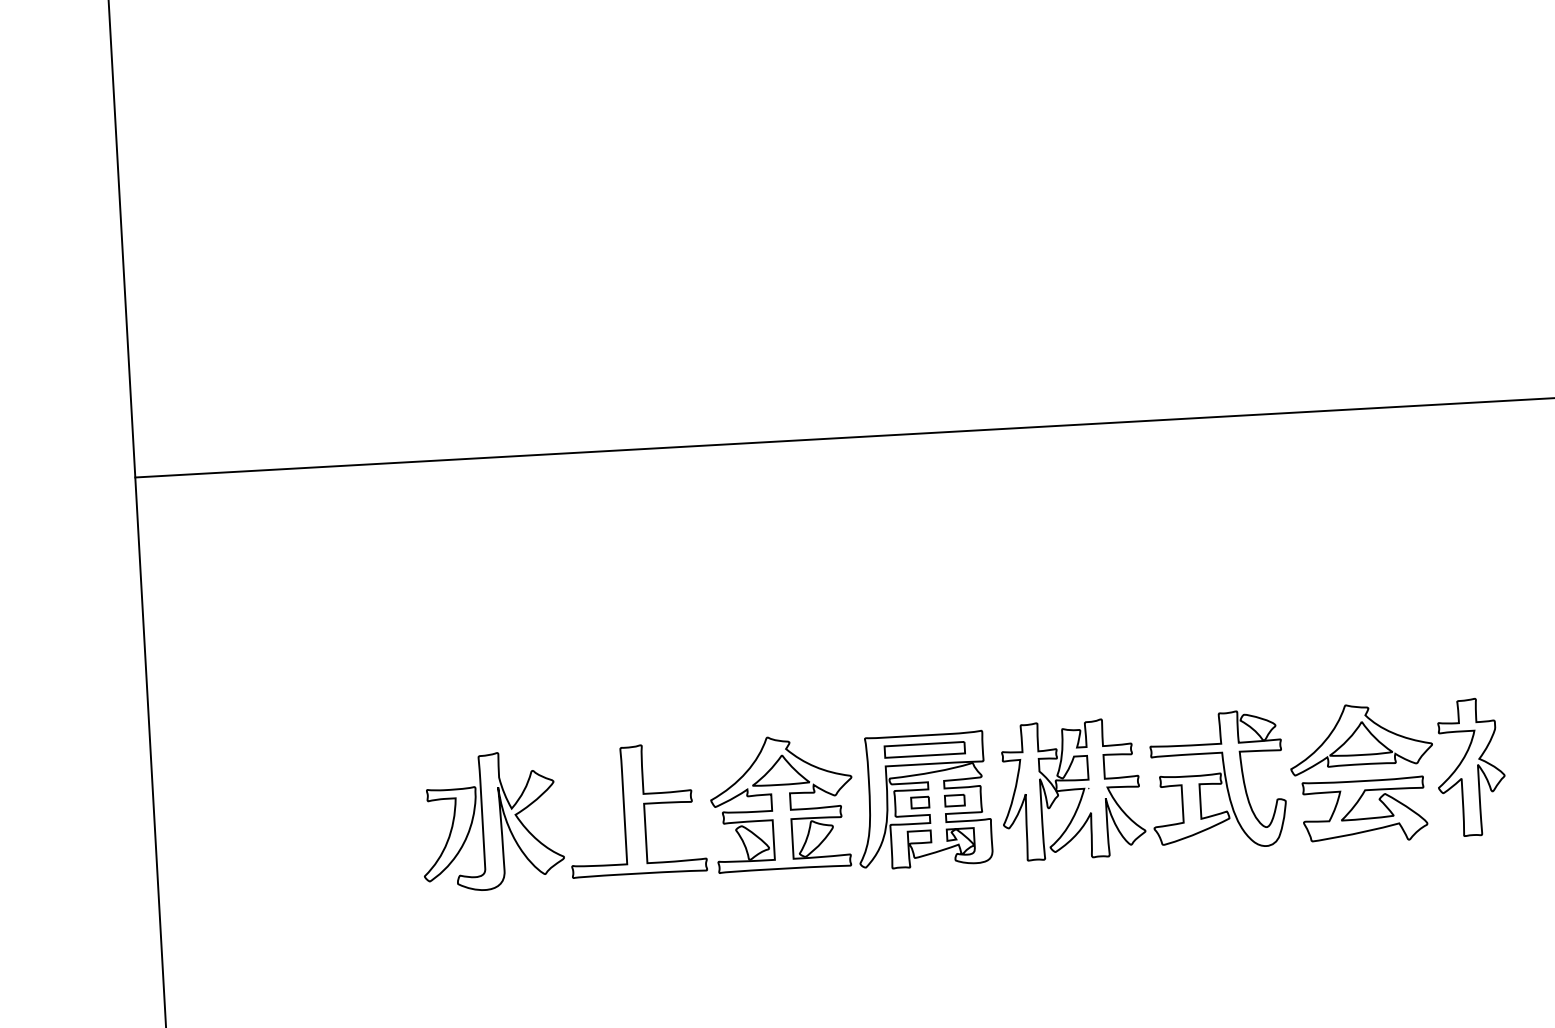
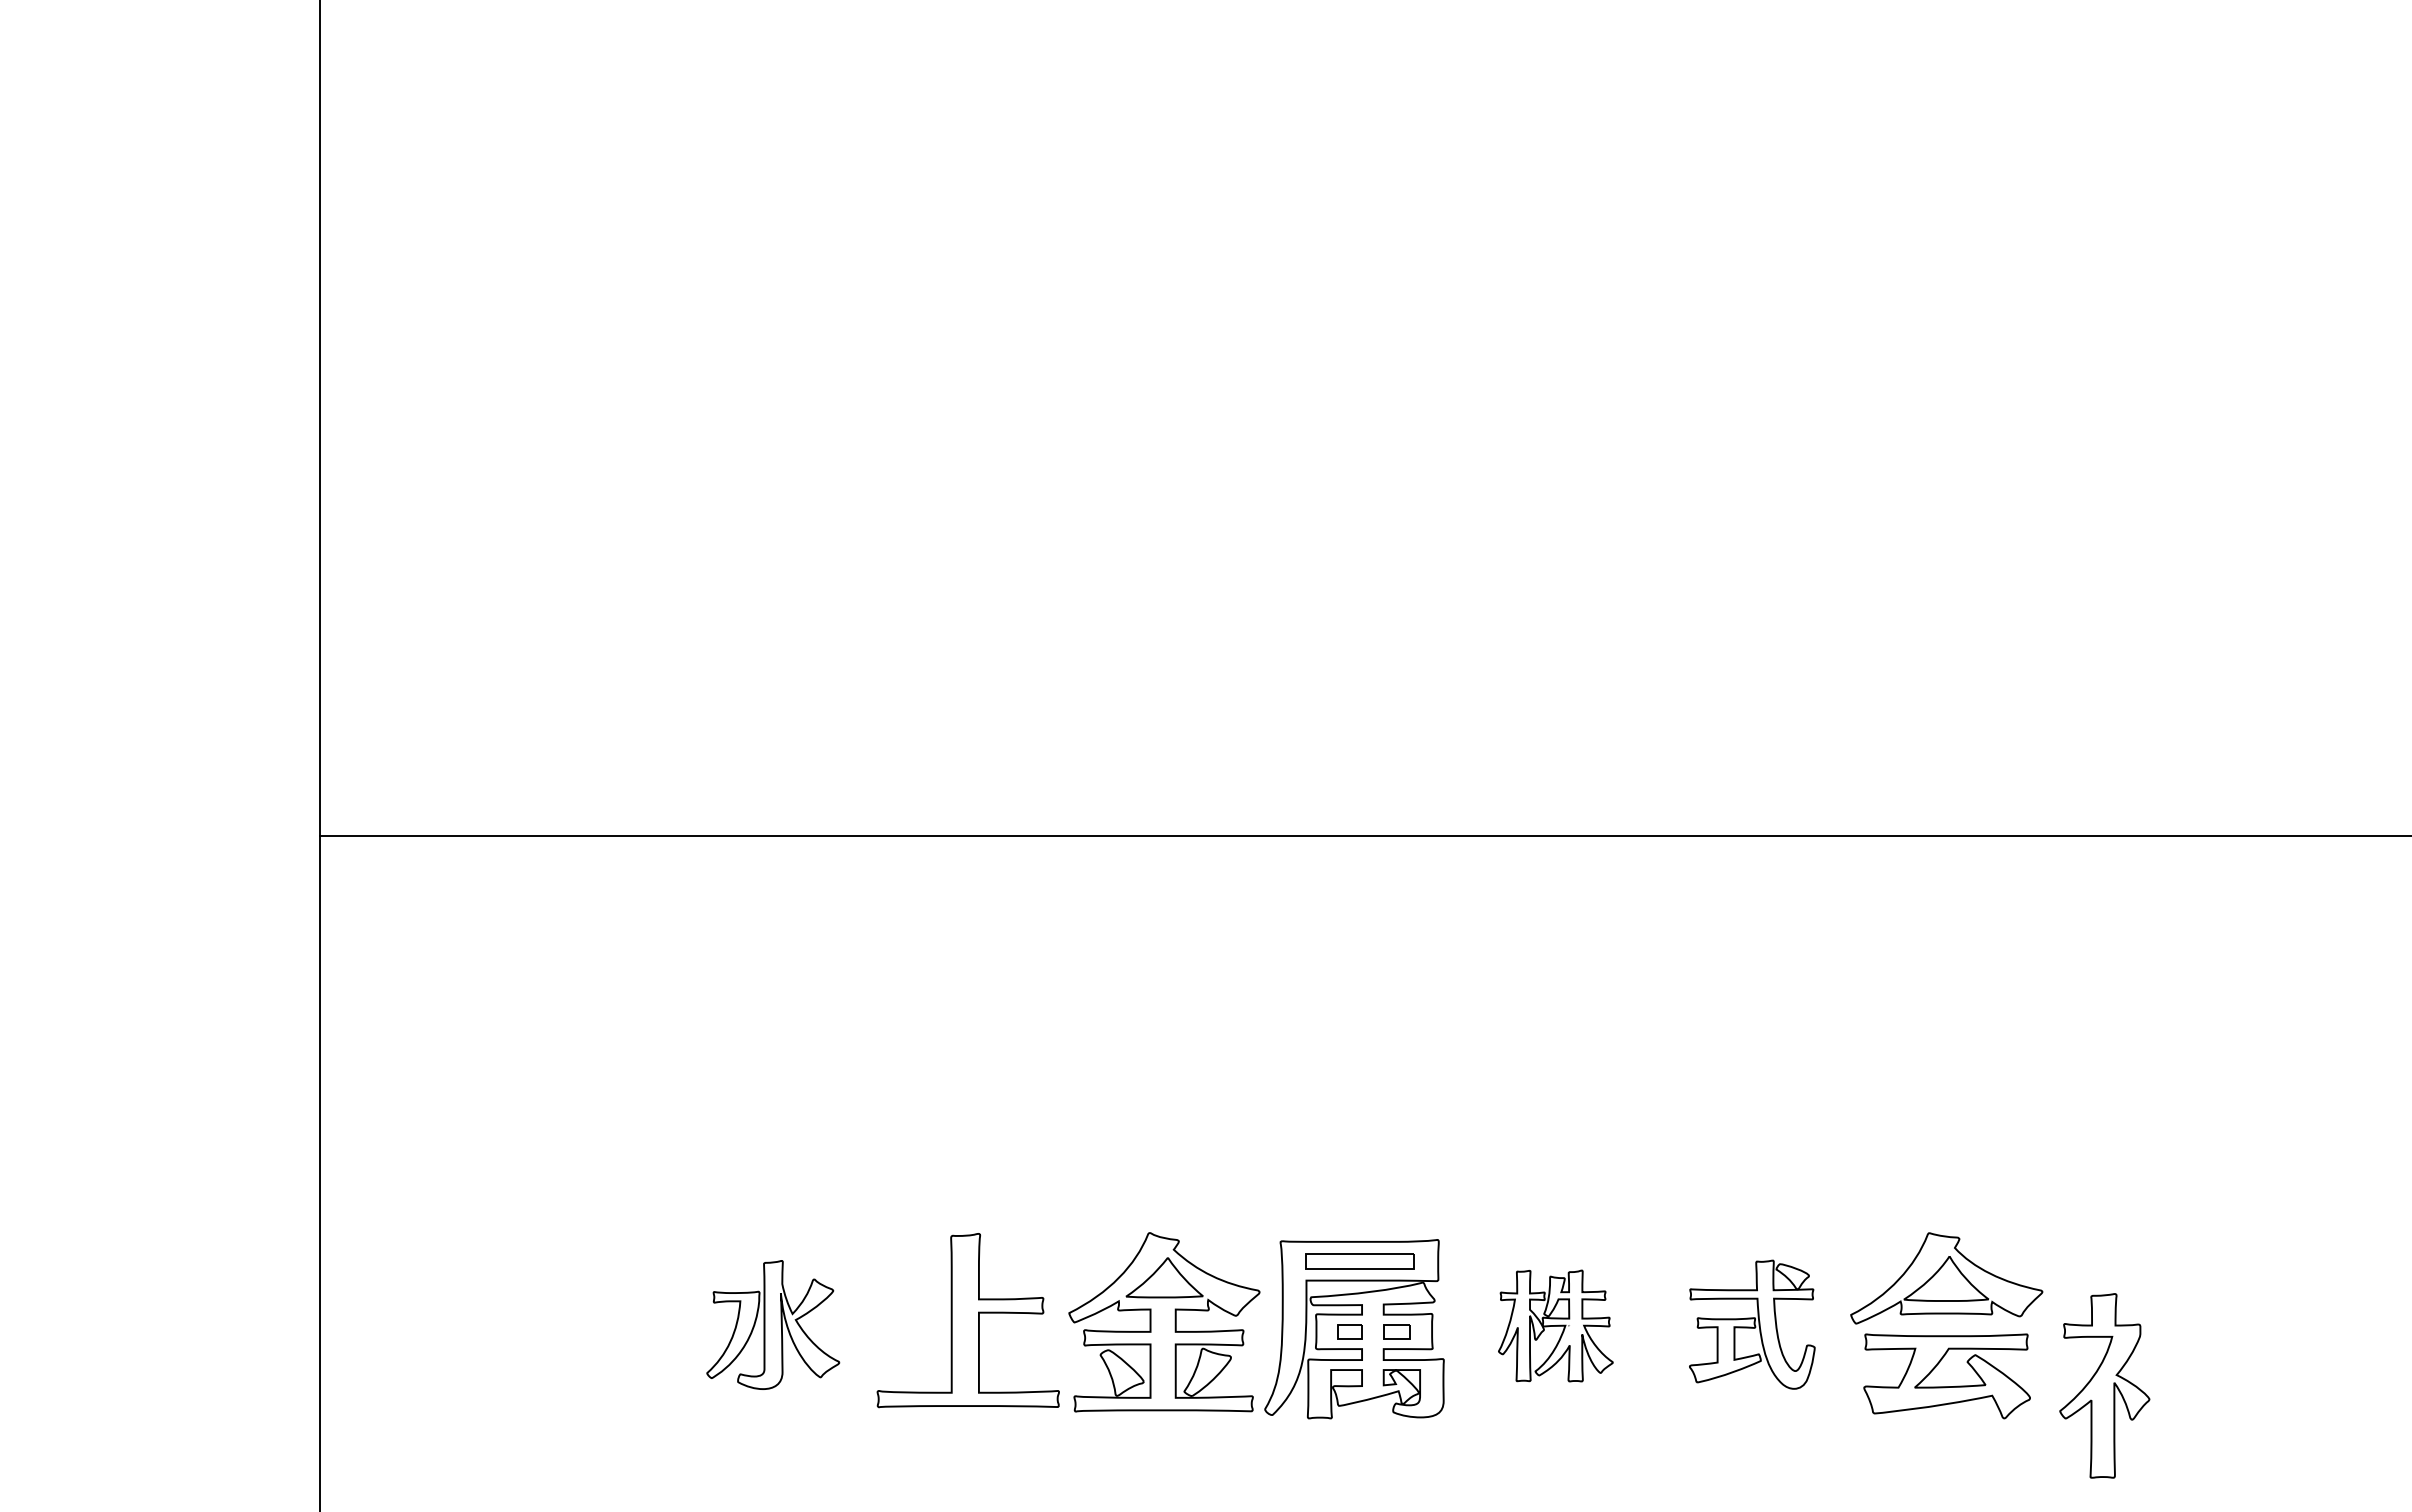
part: (1470, 767) -> (2104, 1385), moved
part: (1218, 780) -> (1752, 1324), size x0.7
part: (1072, 789) -> (1555, 1325), size x0.6
part: (492, 821) -> (773, 1324), size x0.7

